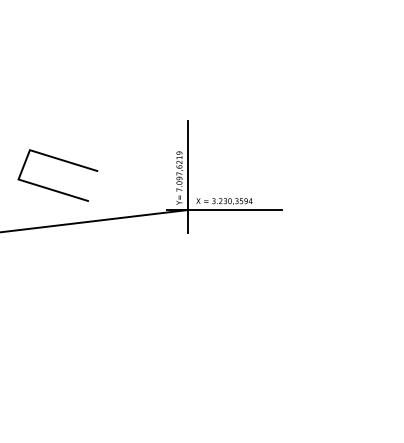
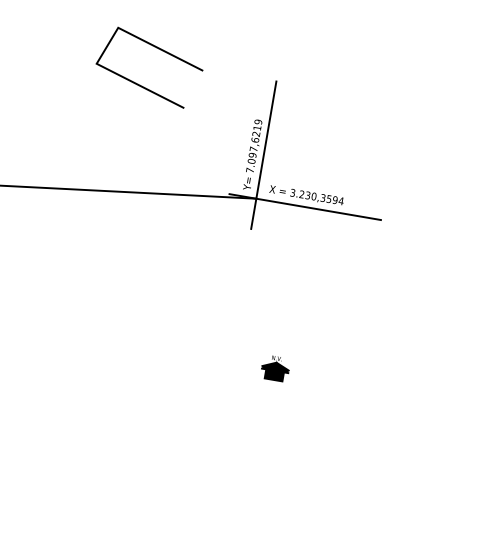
line: (51, 188) -> (137, 83), moved
part: (223, 333) -> (275, 369), added

